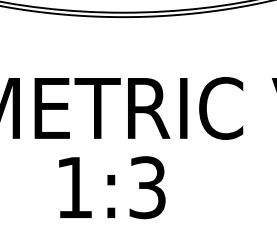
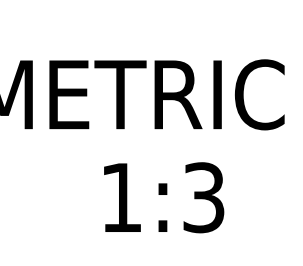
text: (112, 187) -> (164, 197), moved

